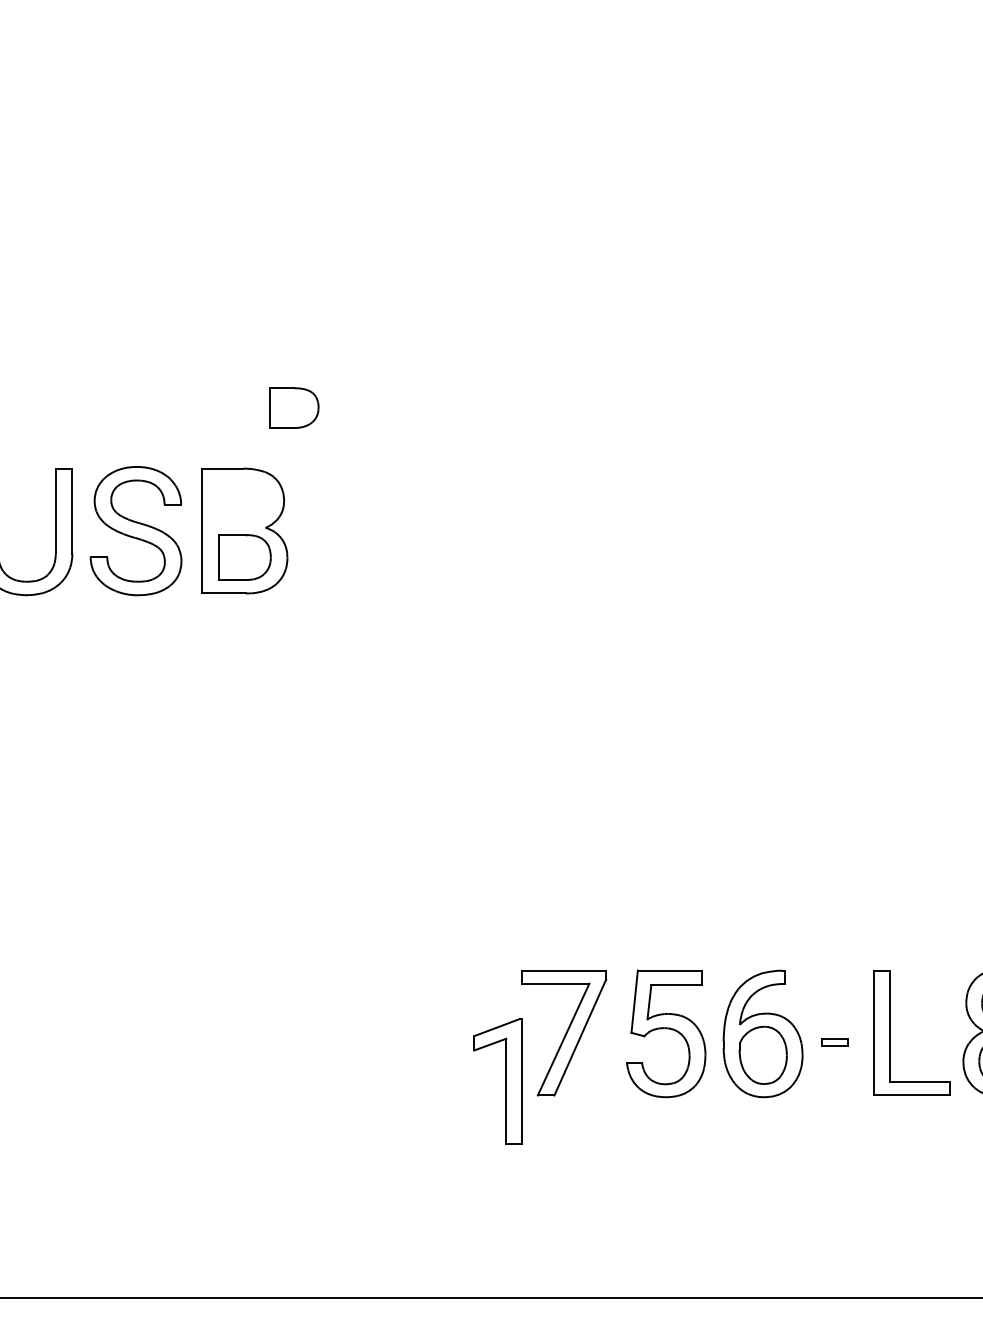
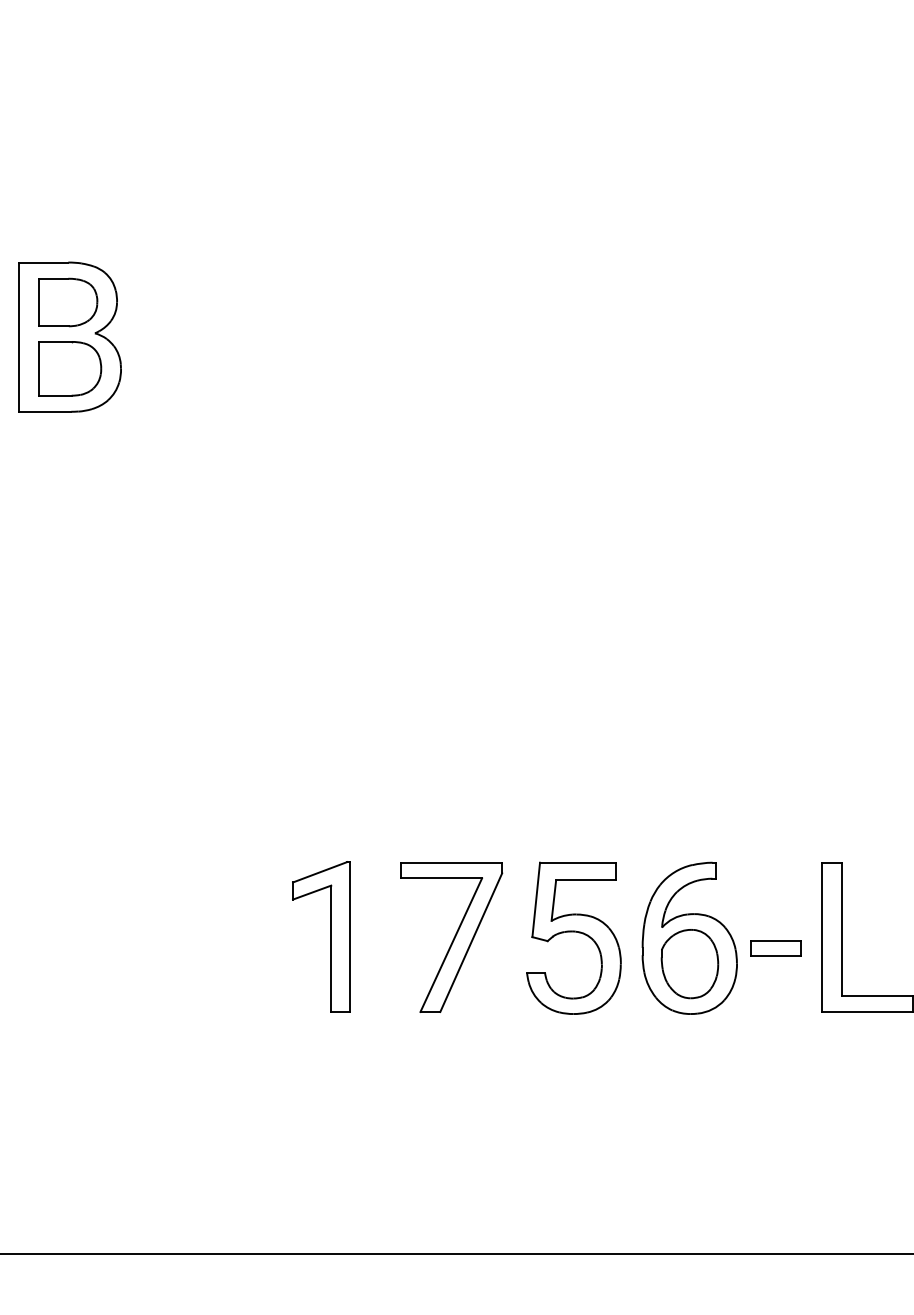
part: (294, 407) -> (68, 301), moved
part: (834, 1042) -> (775, 948), size x1.67
part: (505, 1081) -> (330, 936), moved

